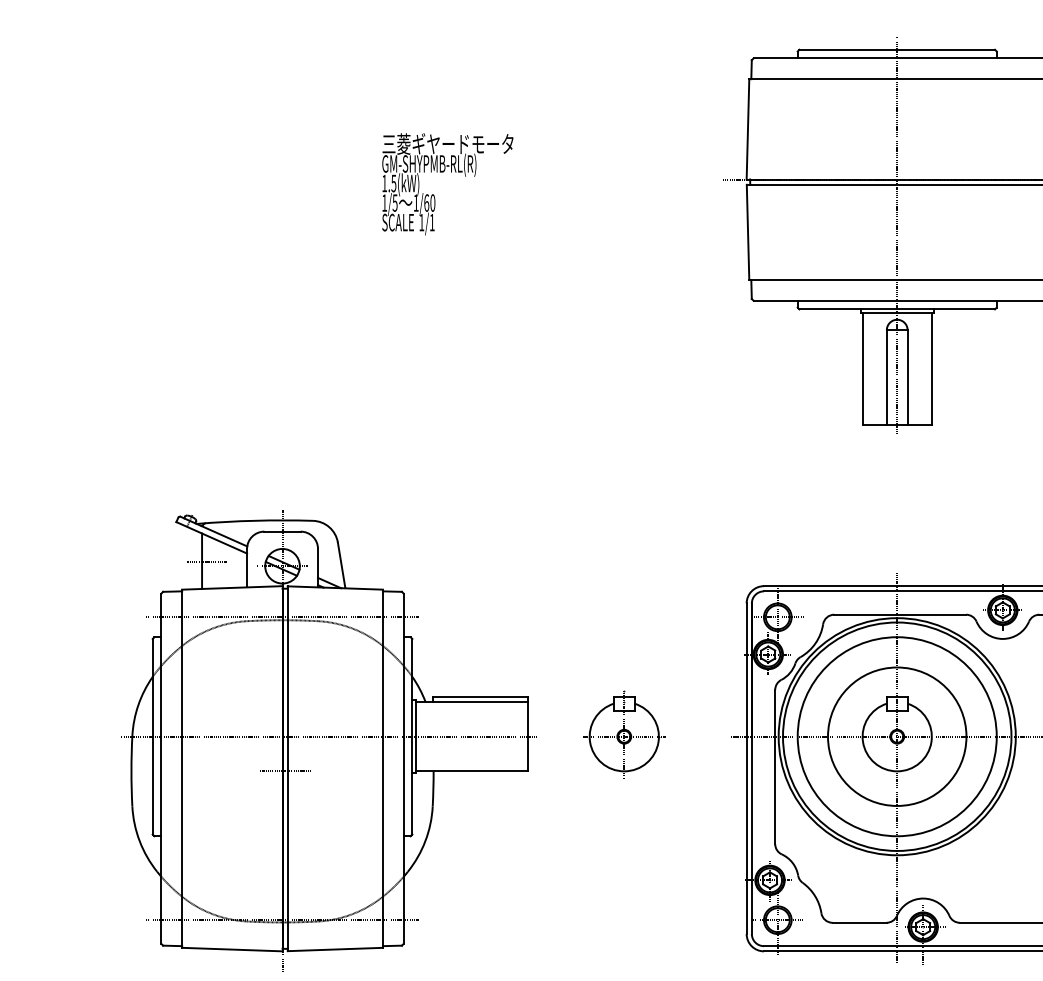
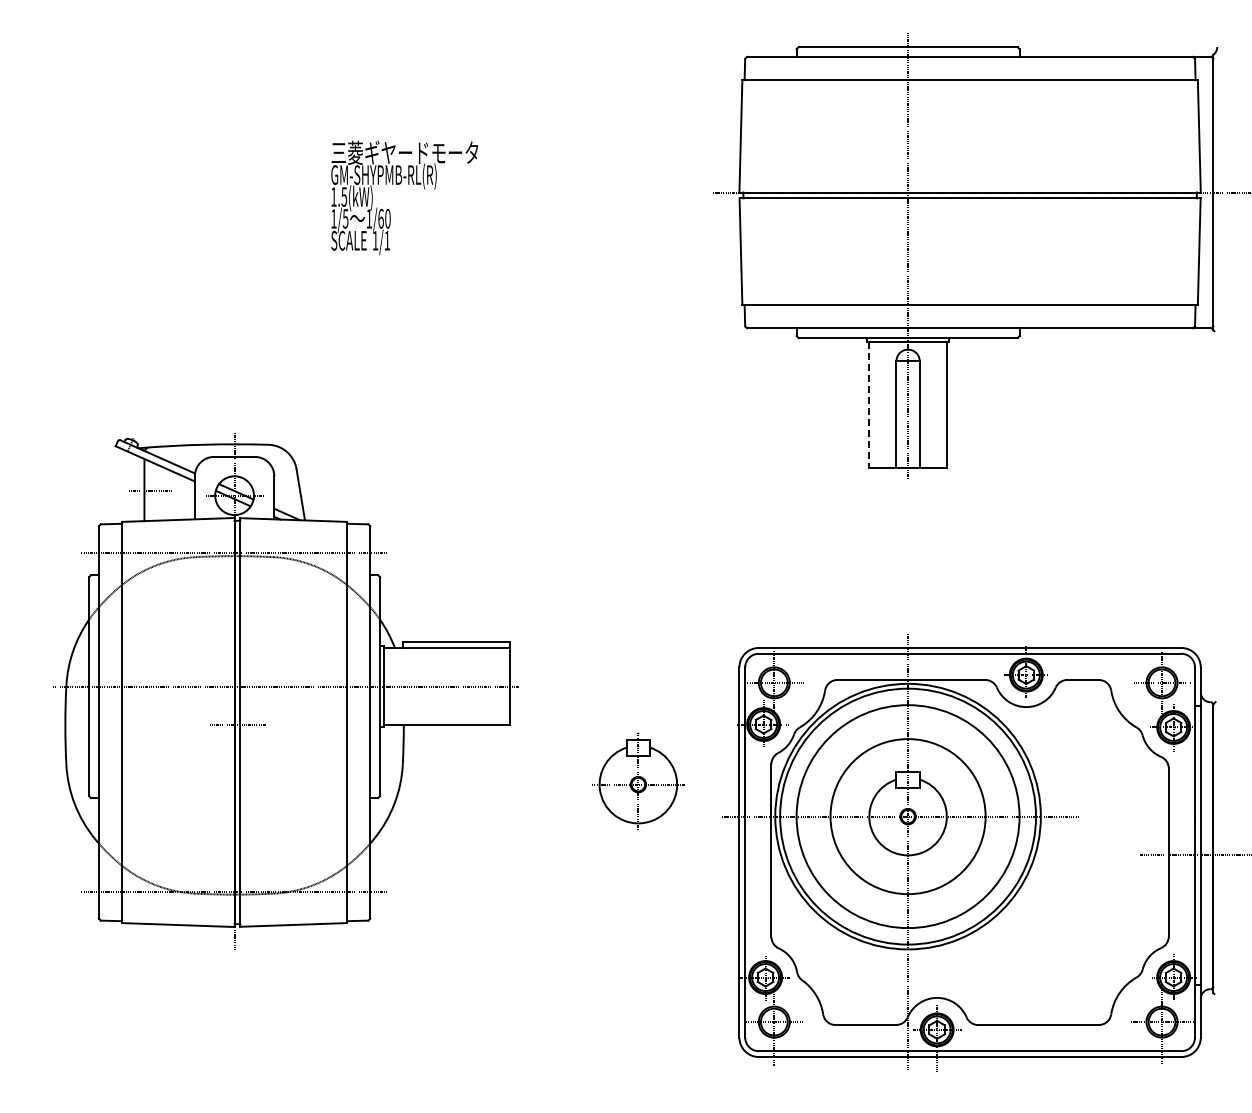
line: (862, 369) -> (869, 405), solid -> dashed
part: (624, 733) -> (638, 780), moved
part: (328, 741) -> (285, 691), moved

